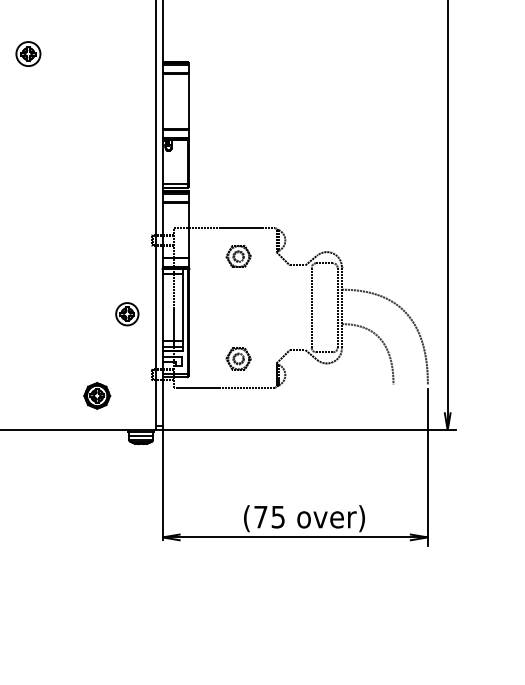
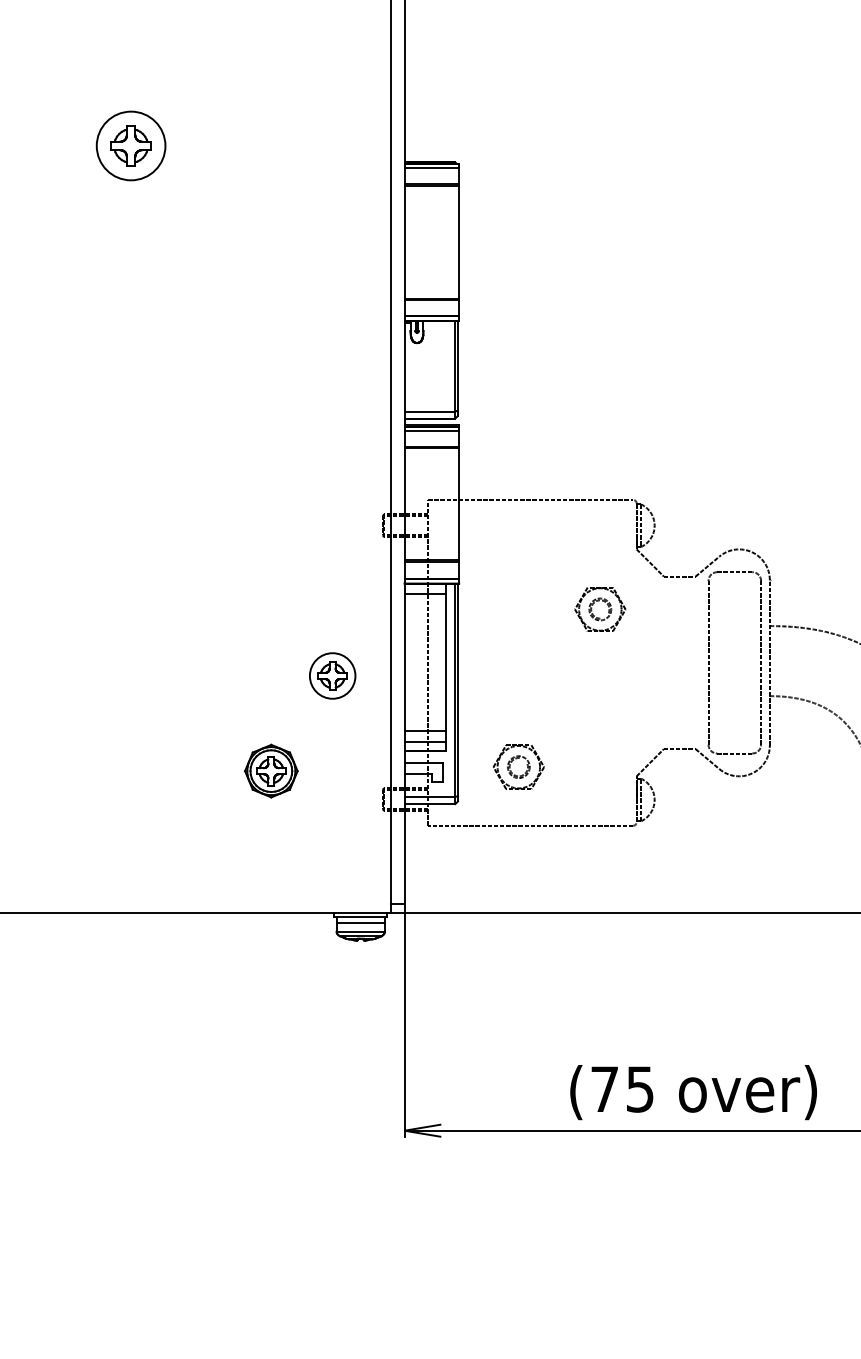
part: (28, 53) -> (131, 144), size x1.4
part: (238, 256) -> (599, 609), moved
part: (238, 358) -> (518, 766), moved
part: (97, 395) -> (271, 770), moved

